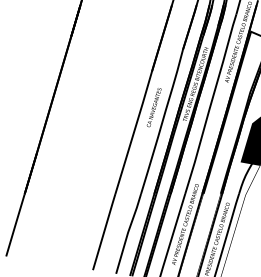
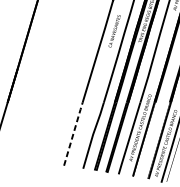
line: (104, 231) -> (73, 133), solid -> dashed

